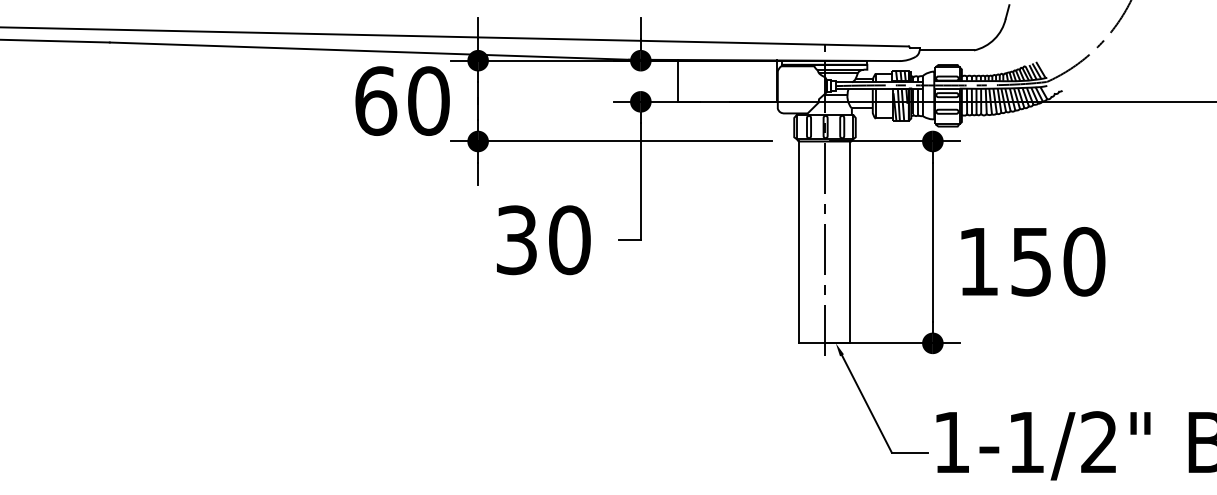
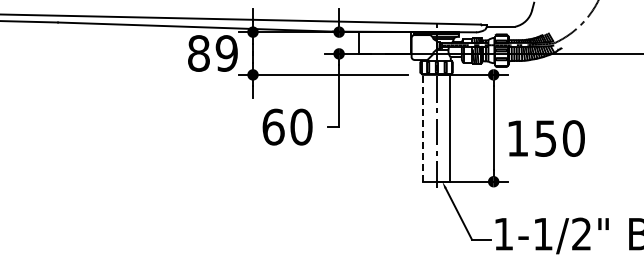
text: (401, 101) -> (212, 53), 60 -> 89
text: (516, 238) -> (273, 126), 30 -> 60
line: (798, 240) -> (422, 127), solid -> dashed

